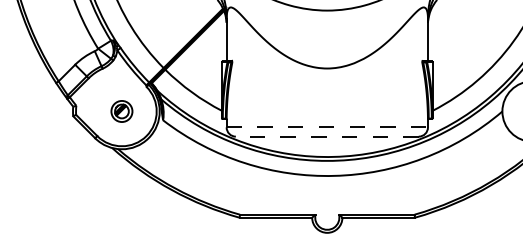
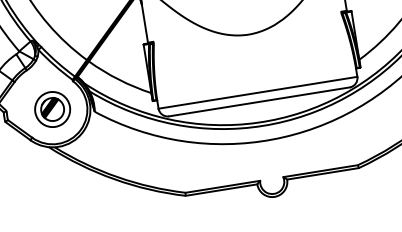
part: (121, 111) -> (52, 109), size x1.67
line: (327, 127) -> (258, 92), dashed -> solid
line: (326, 136) -> (258, 101), dashed -> solid

